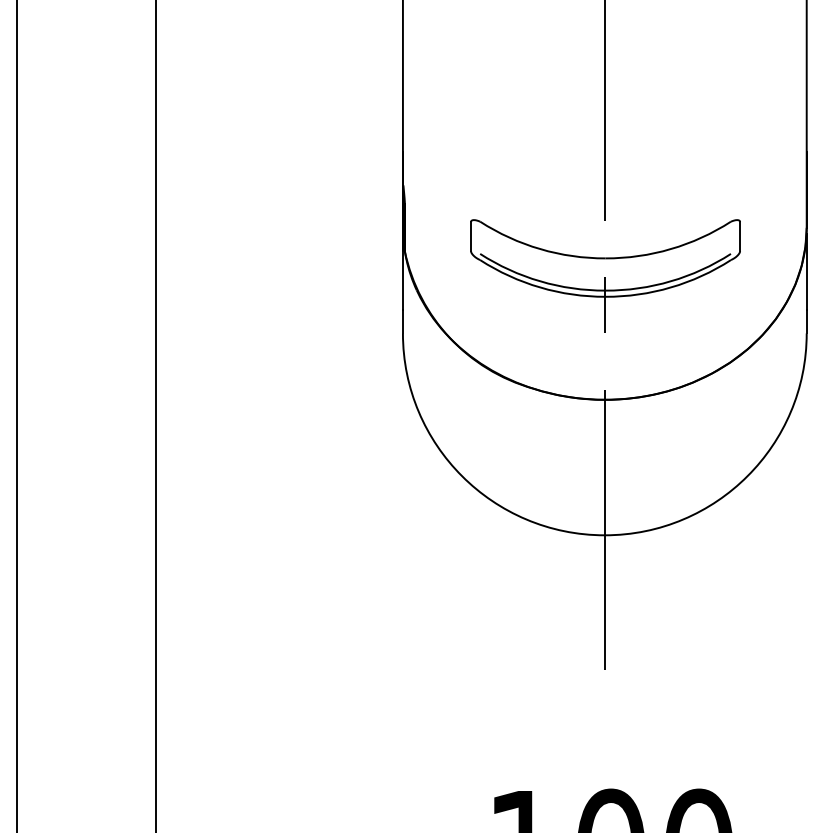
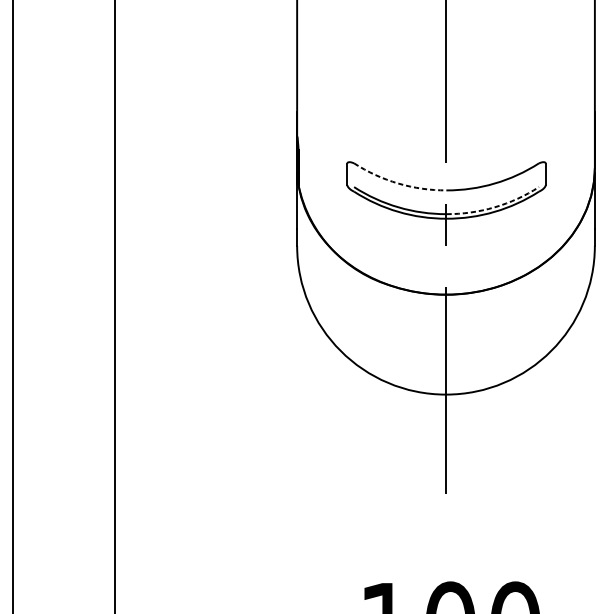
arc: (540, 249) -> (398, 183), solid -> dashed
arc: (670, 281) -> (494, 207), solid -> dashed

